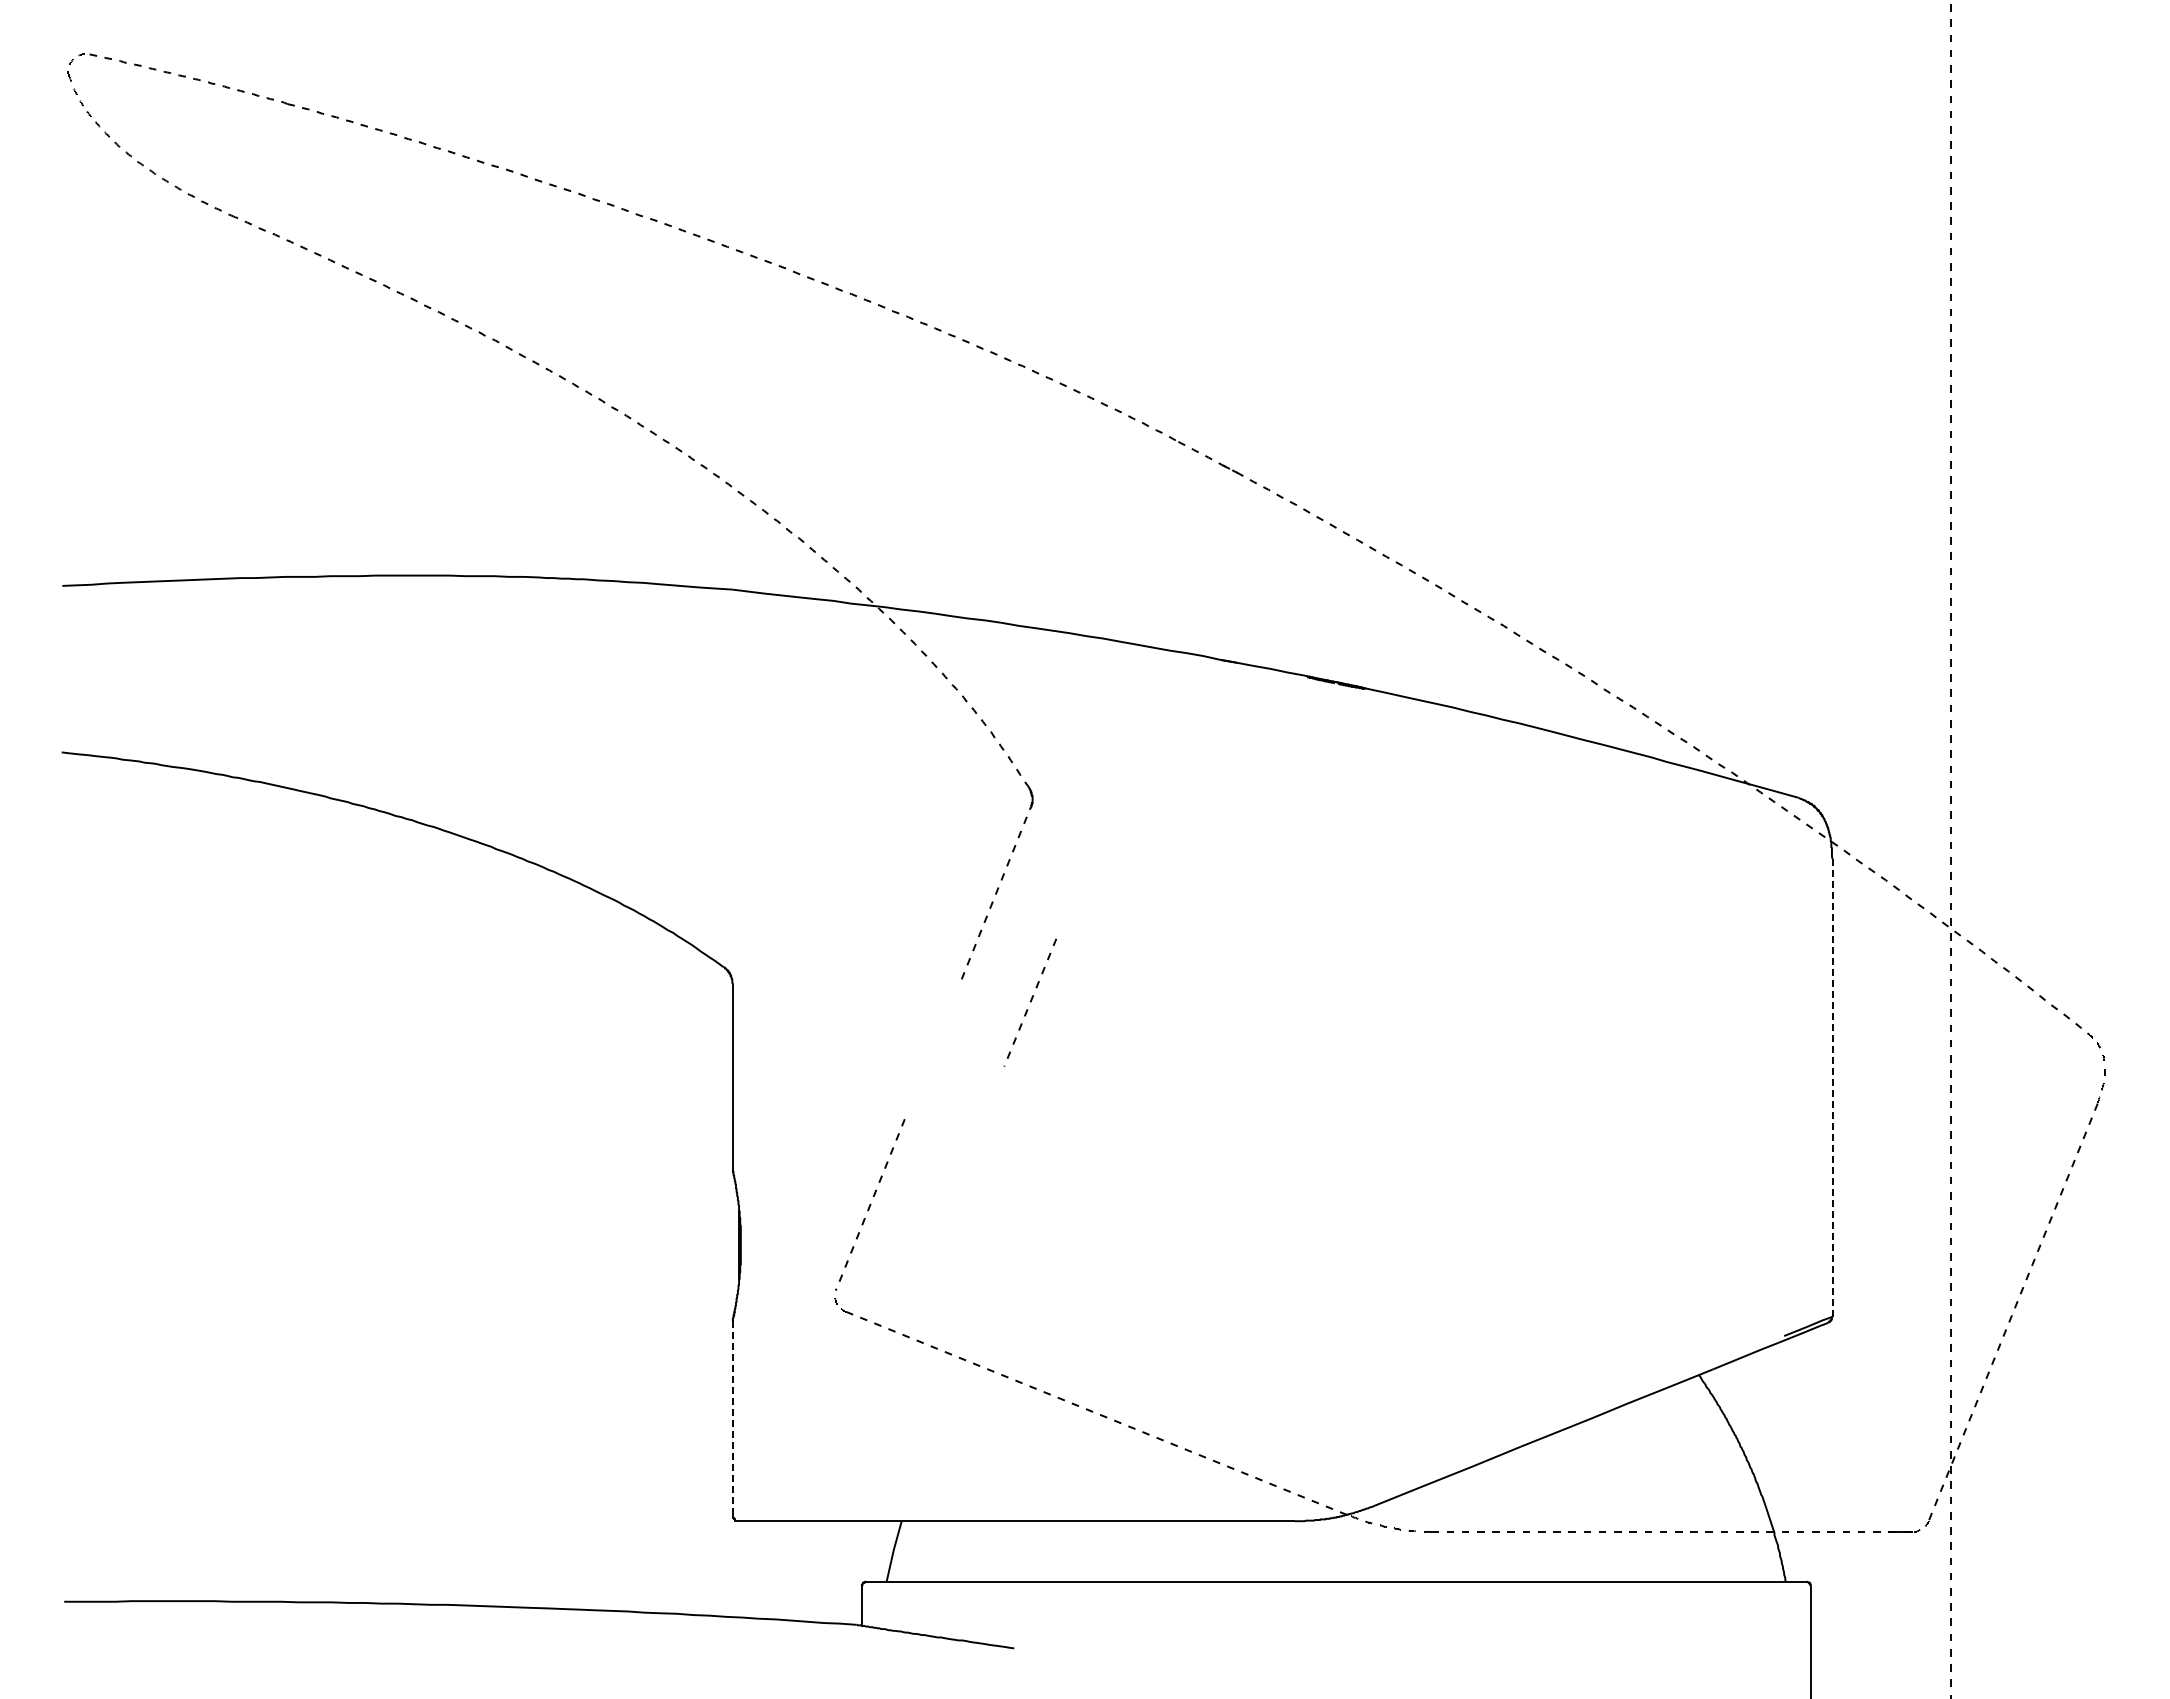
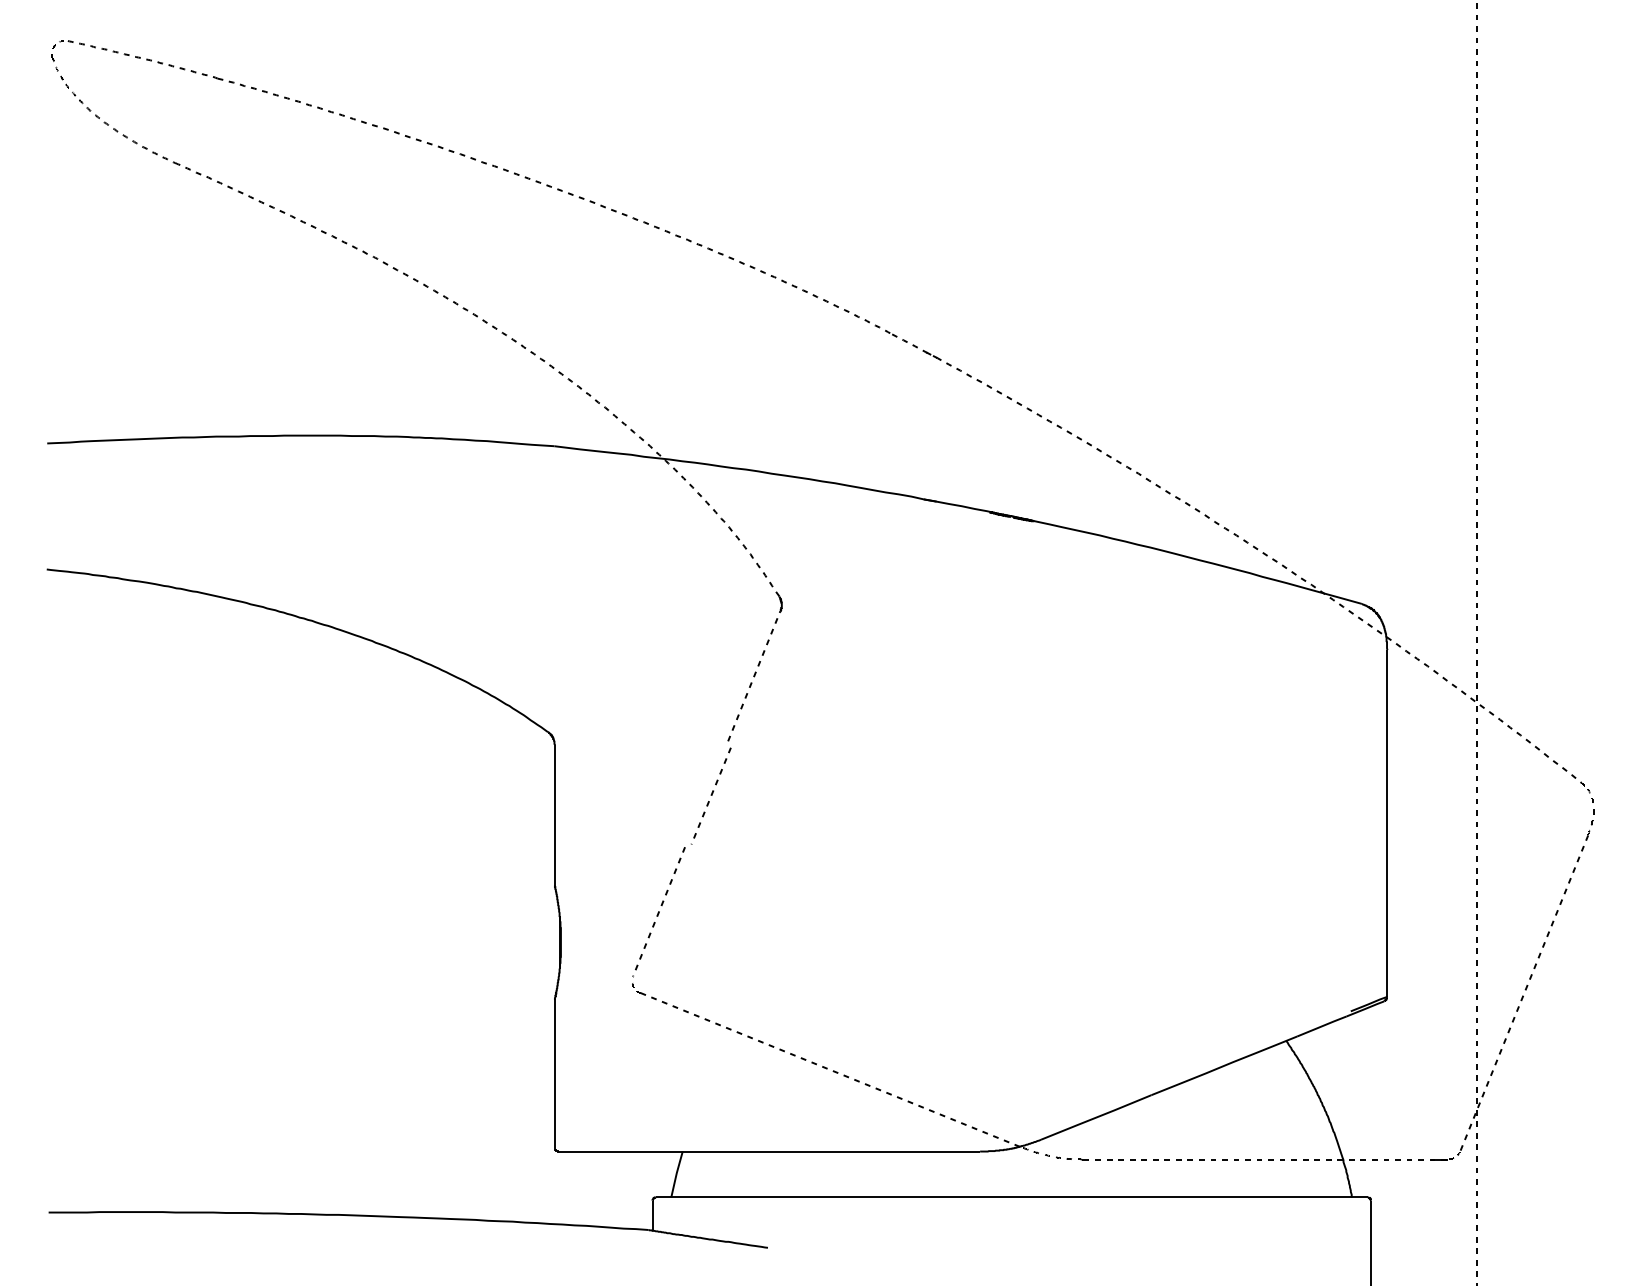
line: (1029, 1001) -> (710, 795), moved
line: (1832, 1087) -> (1387, 823), dashed -> solid
line: (732, 1417) -> (554, 1073), dashed -> solid

